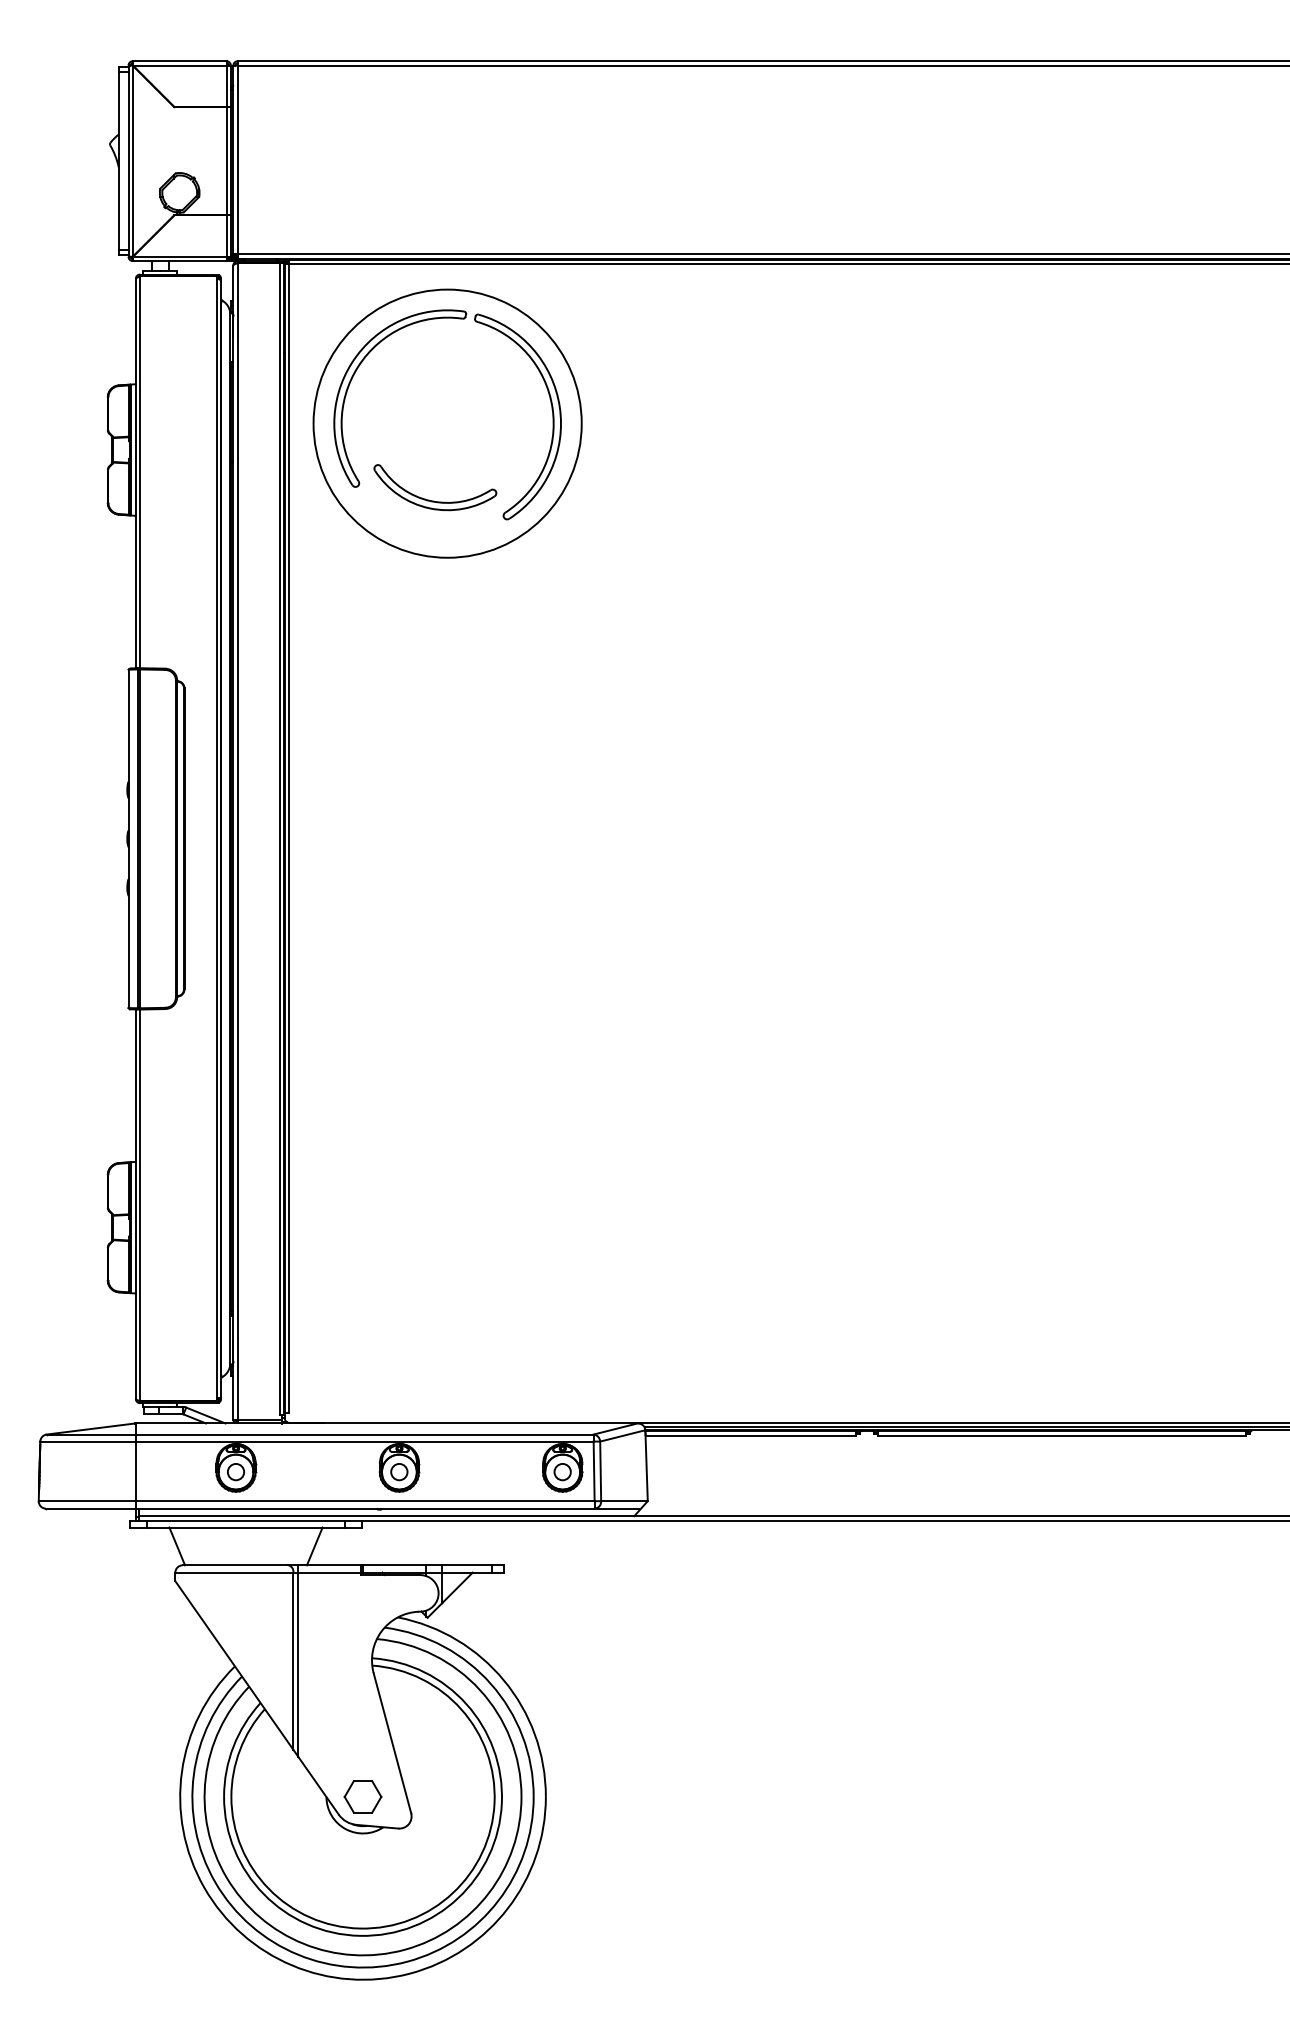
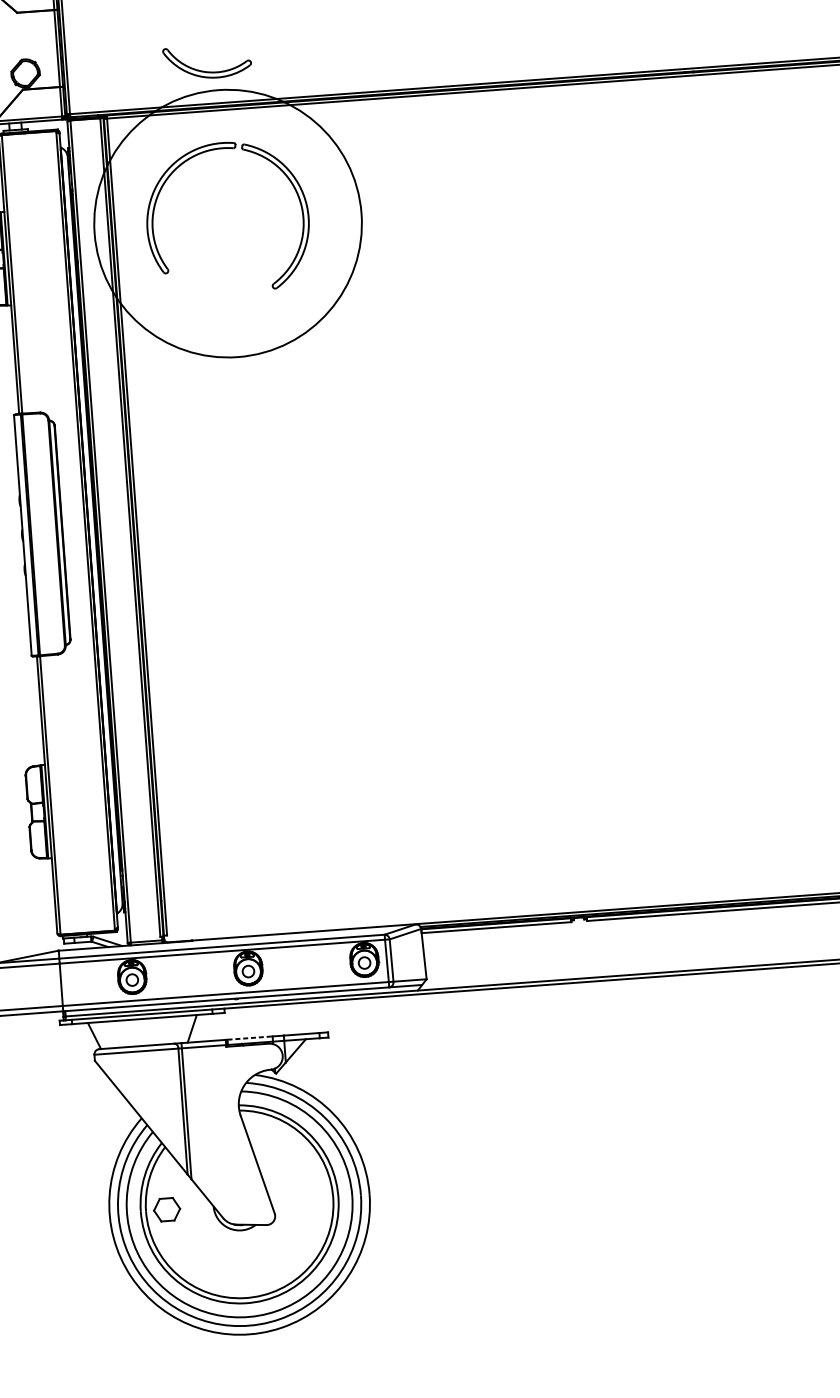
circle: (447, 423) -> (227, 223), size x1.4
part: (434, 500) -> (207, 71), moved
line: (394, 1565) -> (249, 1038), solid -> dashed
part: (362, 1796) -> (166, 1209), moved

